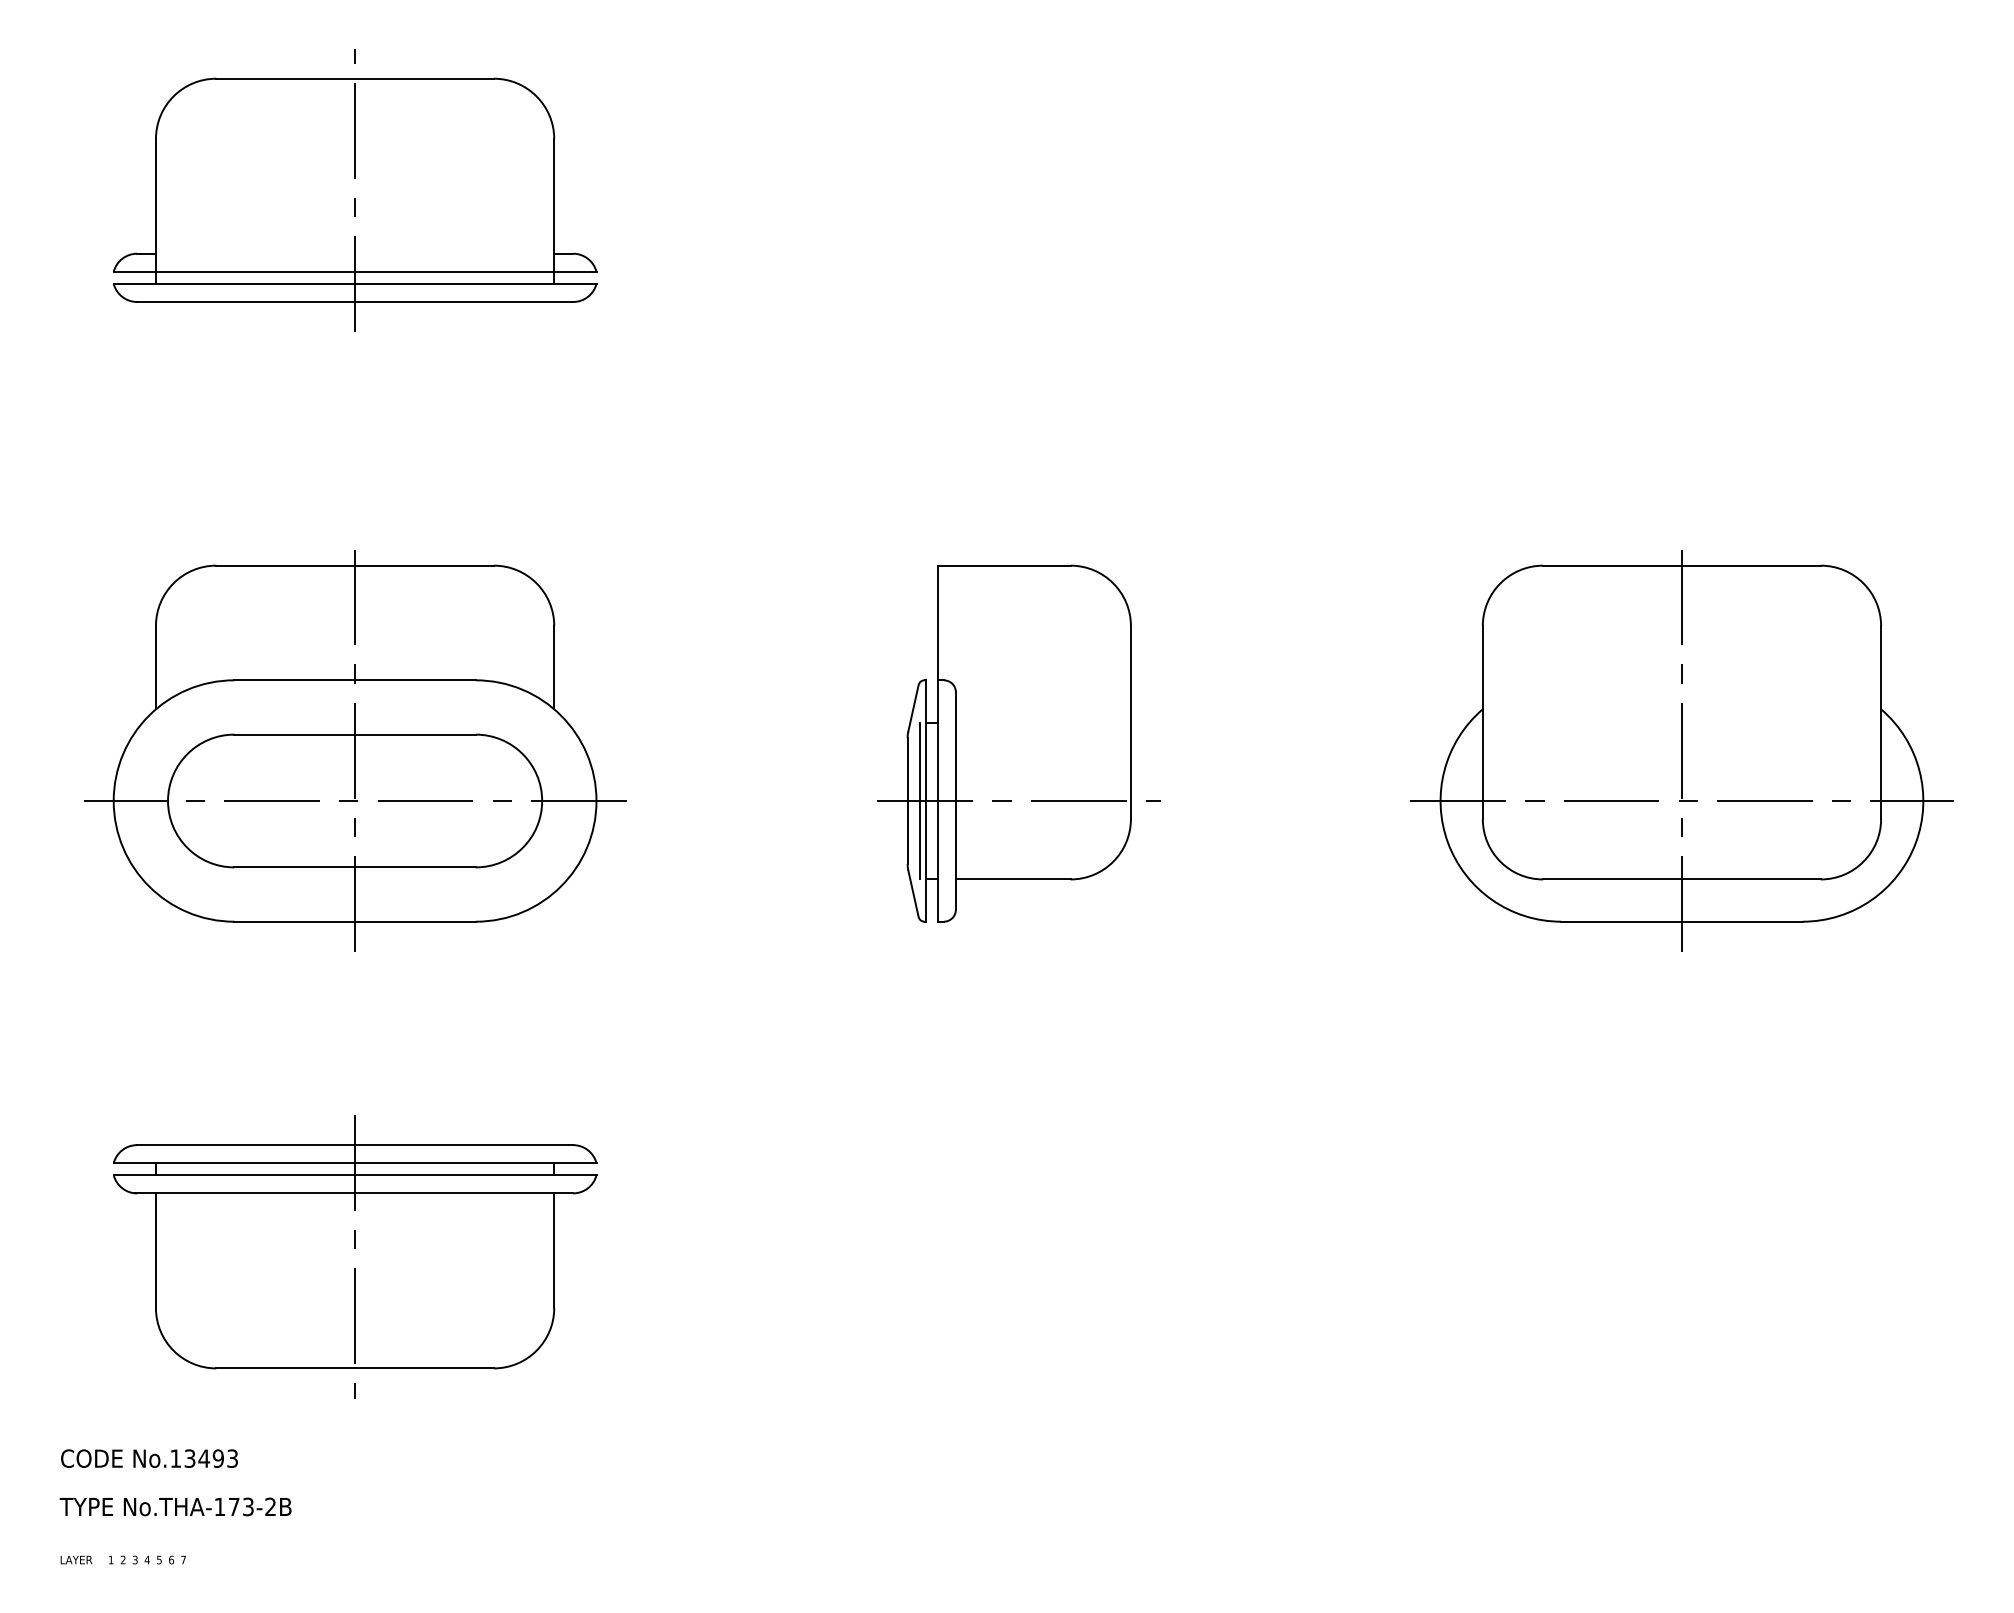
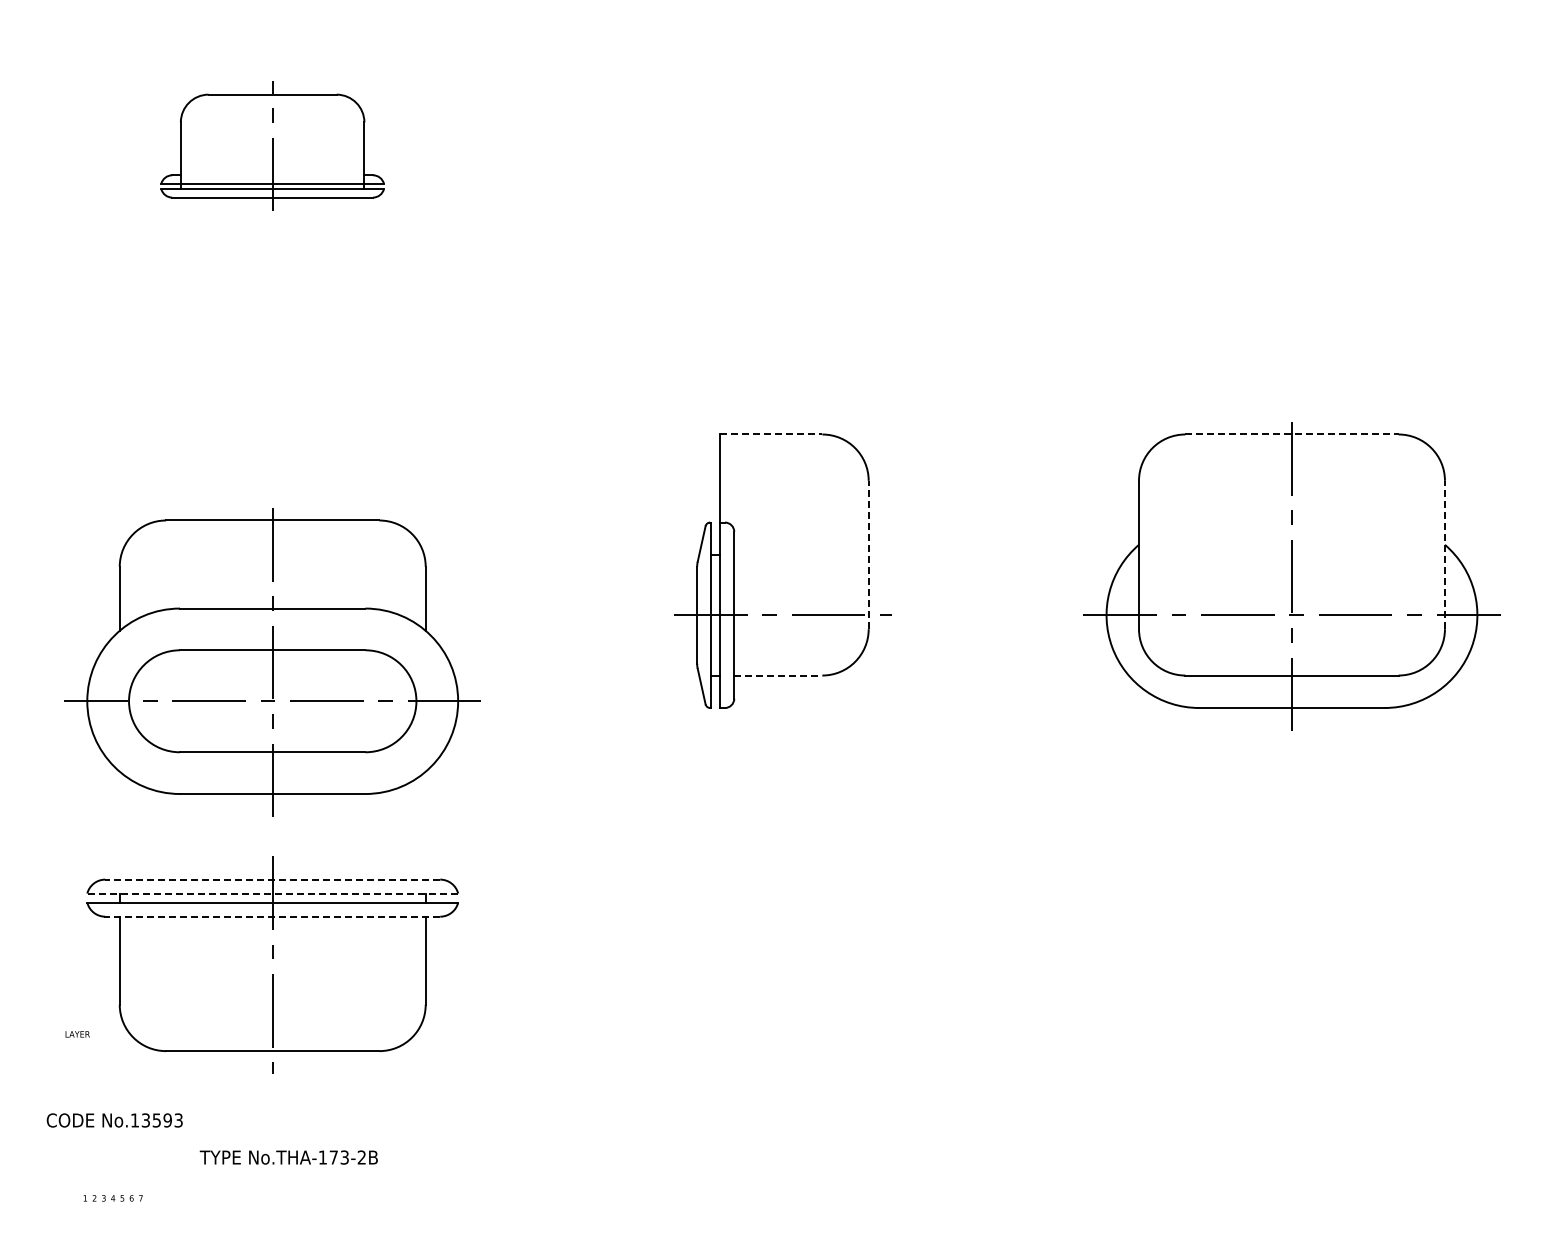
part: (354, 189) -> (272, 145), size x0.6
line: (1004, 565) -> (771, 434), solid -> dashed
line: (1681, 565) -> (1291, 434), solid -> dashed
line: (1130, 721) -> (868, 554), solid -> dashed
line: (1880, 721) -> (1444, 554), solid -> dashed
part: (354, 750) -> (272, 662), moved
line: (919, 801) -> (706, 615), removed
line: (1013, 879) -> (778, 675), solid -> dashed
line: (354, 1144) -> (272, 879), solid -> dashed
line: (354, 1163) -> (272, 893), solid -> dashed
line: (353, 1193) -> (271, 916), solid -> dashed
text: (203, 1458) -> (156, 1120), No.13493 -> No.13593
text: (175, 1506) -> (288, 1157), moved
text: (76, 1560) -> (77, 1034), moved

